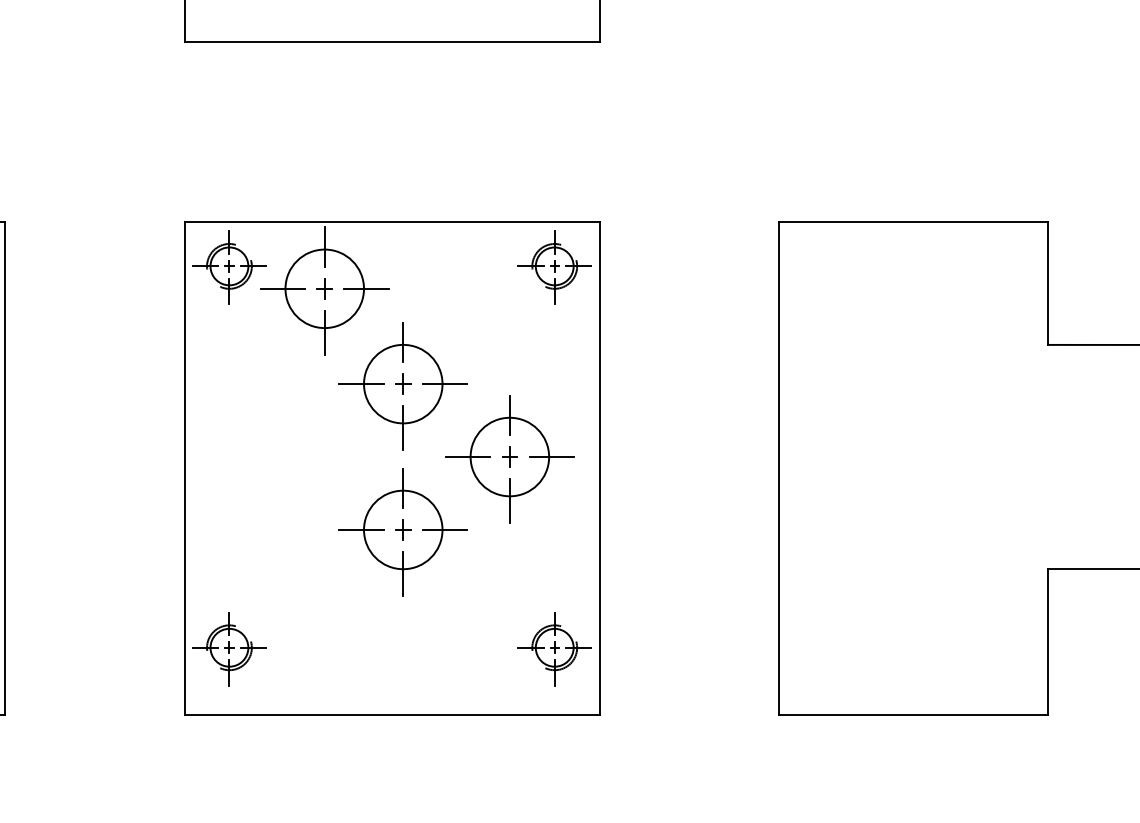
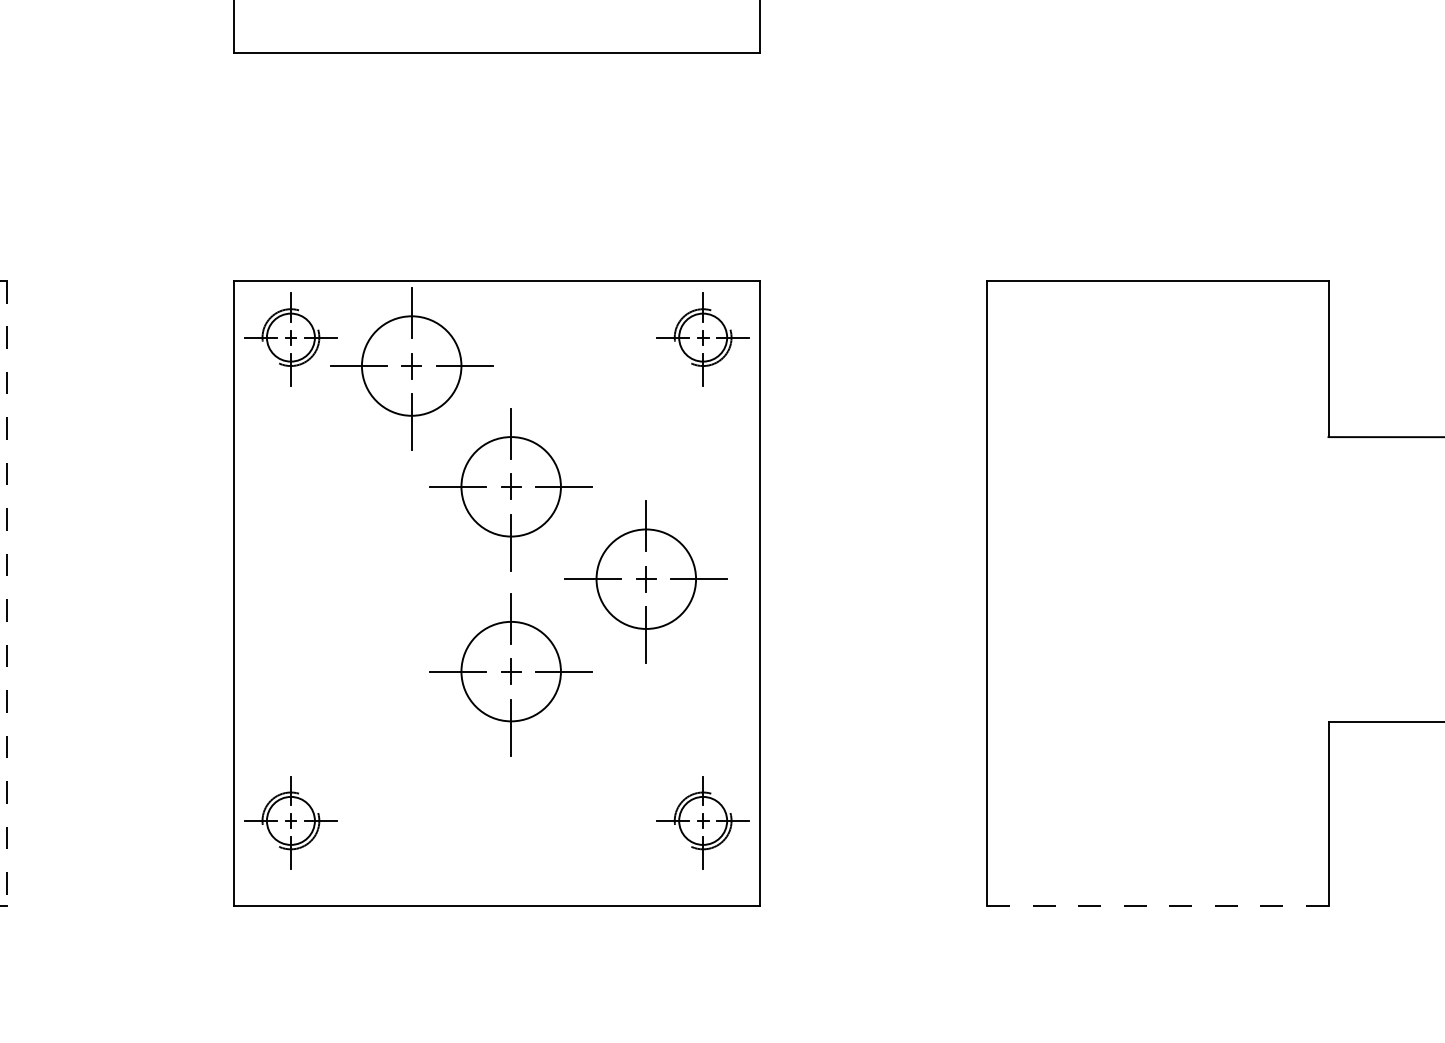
line: (5, 468) -> (6, 593), solid -> dashed
line: (913, 715) -> (1157, 906), solid -> dashed

